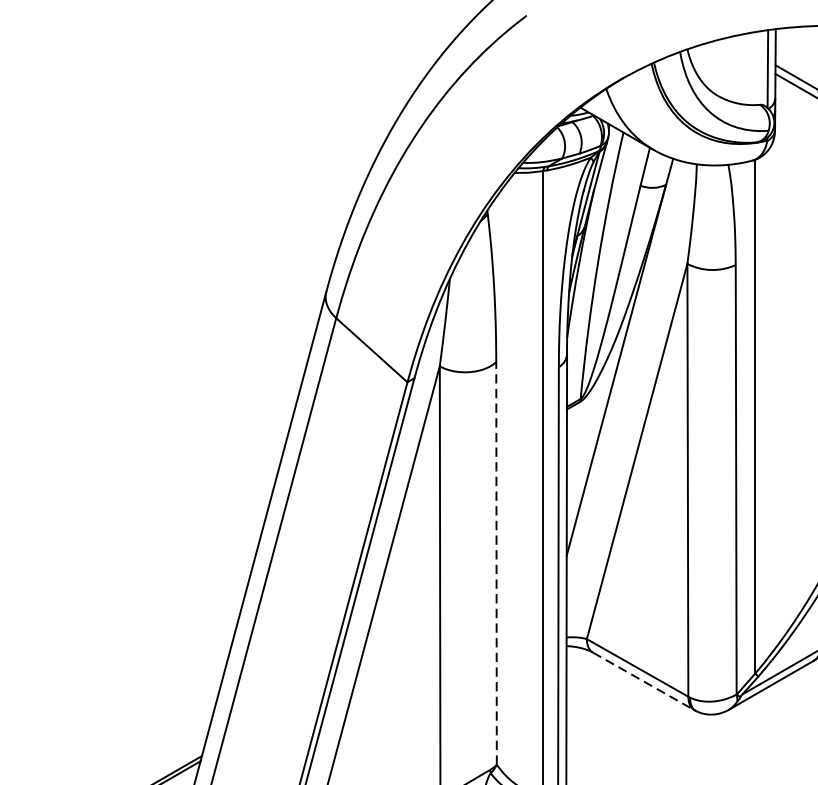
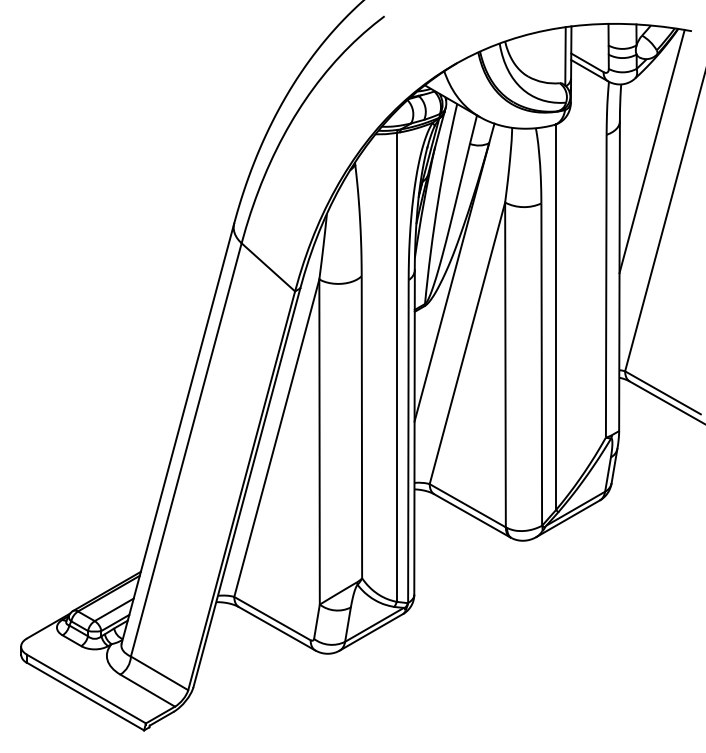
line: (495, 563) -> (361, 427), dashed -> solid
line: (643, 680) -> (472, 515), dashed -> solid

